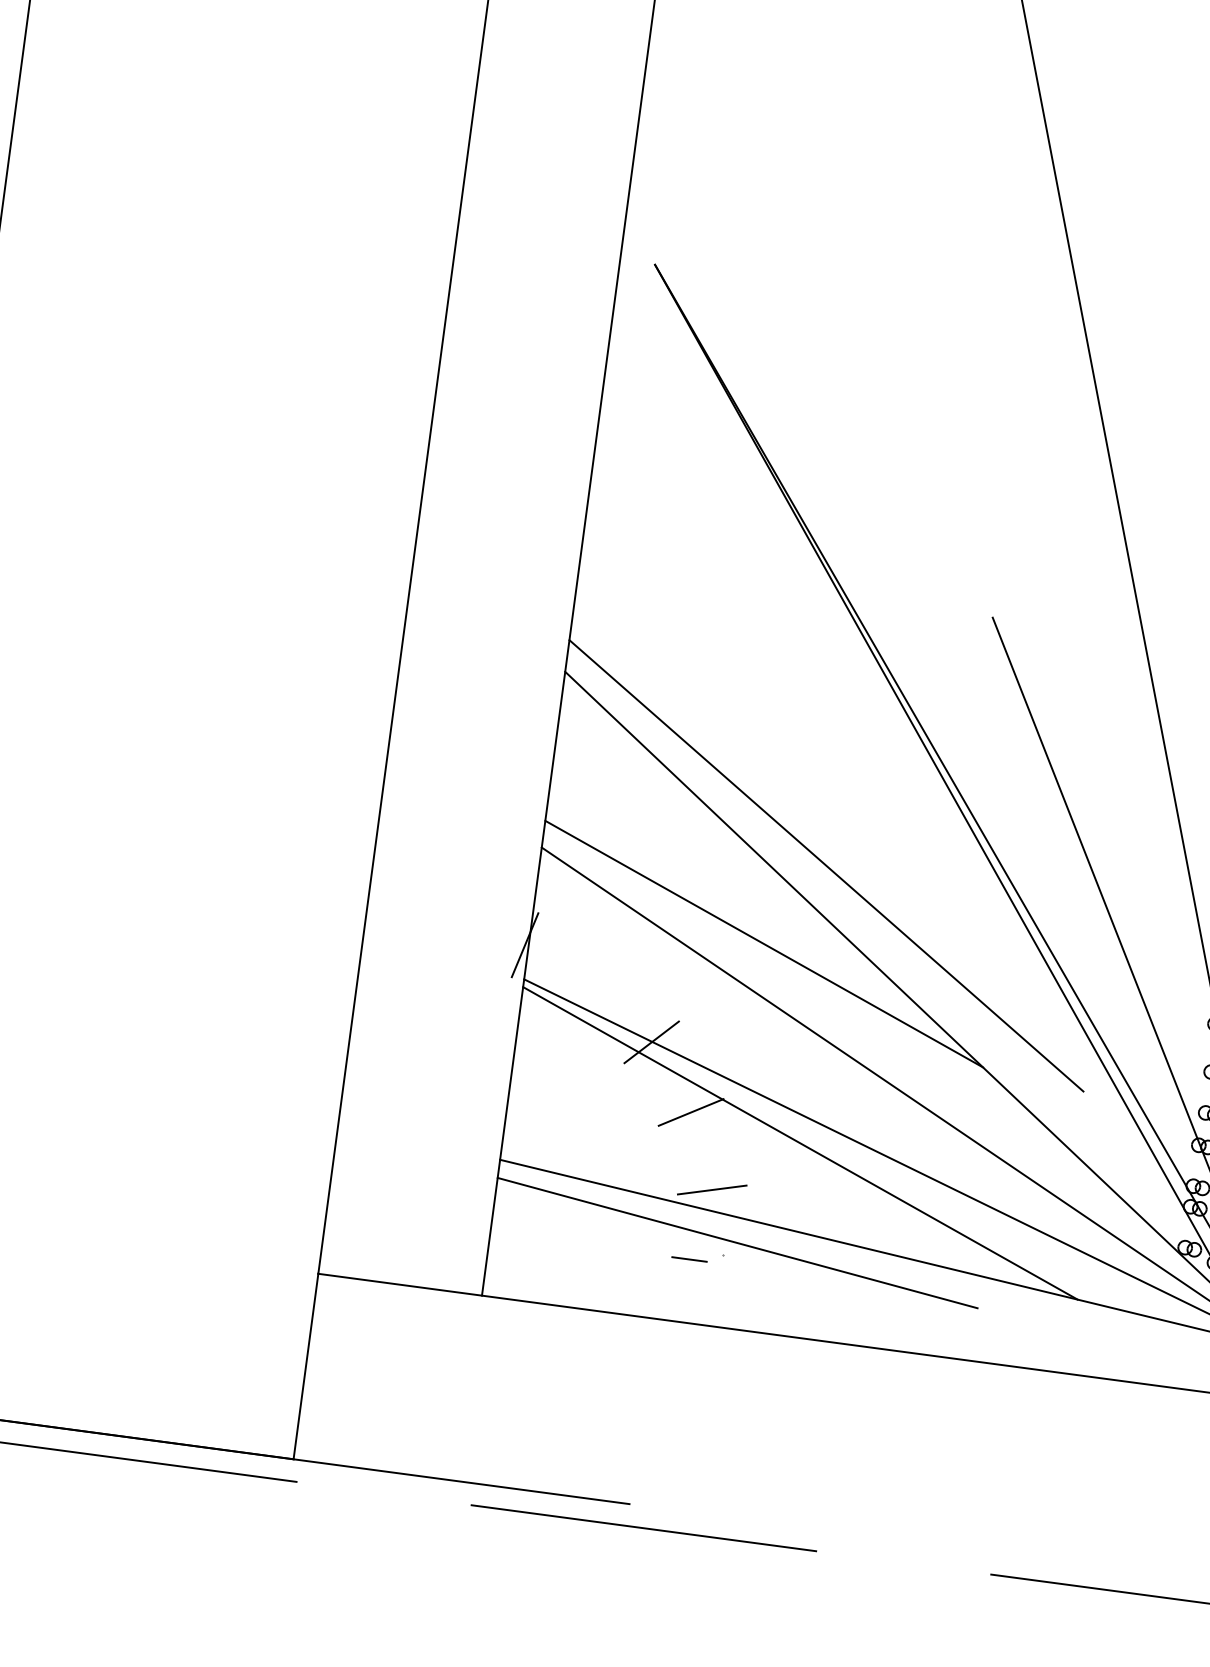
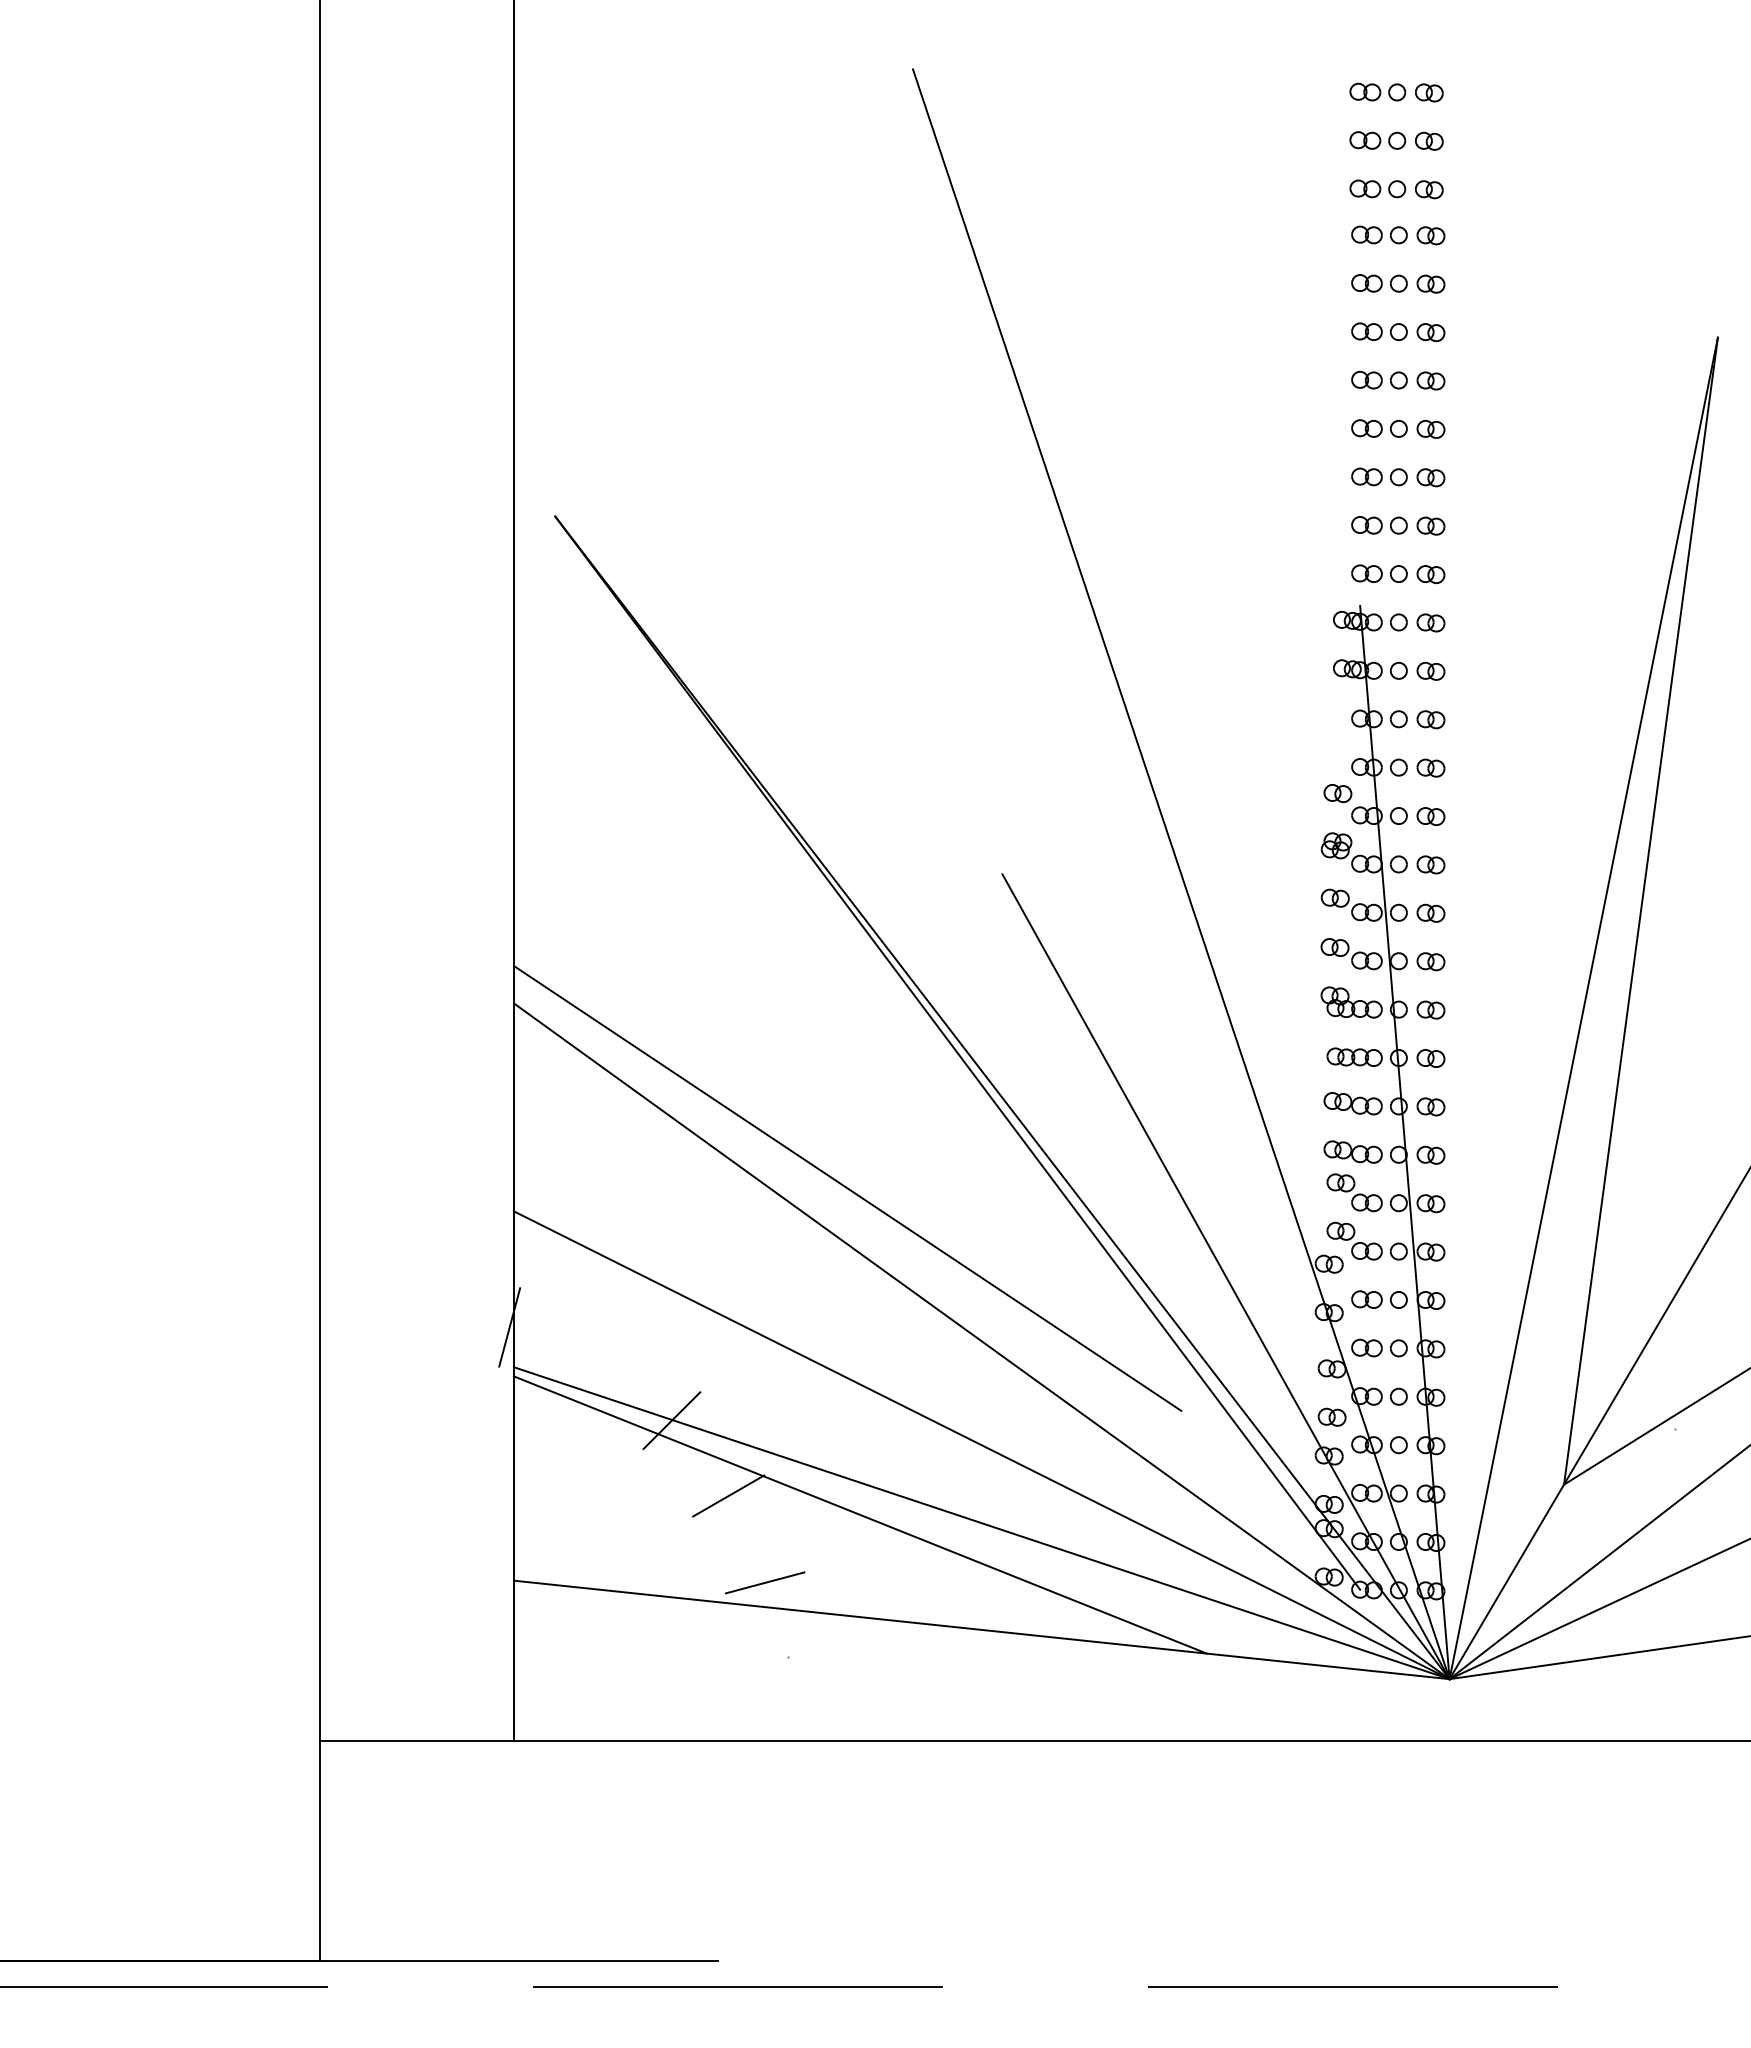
line: (764, 943) -> (787, 1288), removed
line: (737, 1242) -> (802, 1640), removed
line: (689, 1259) -> (749, 1667), removed

